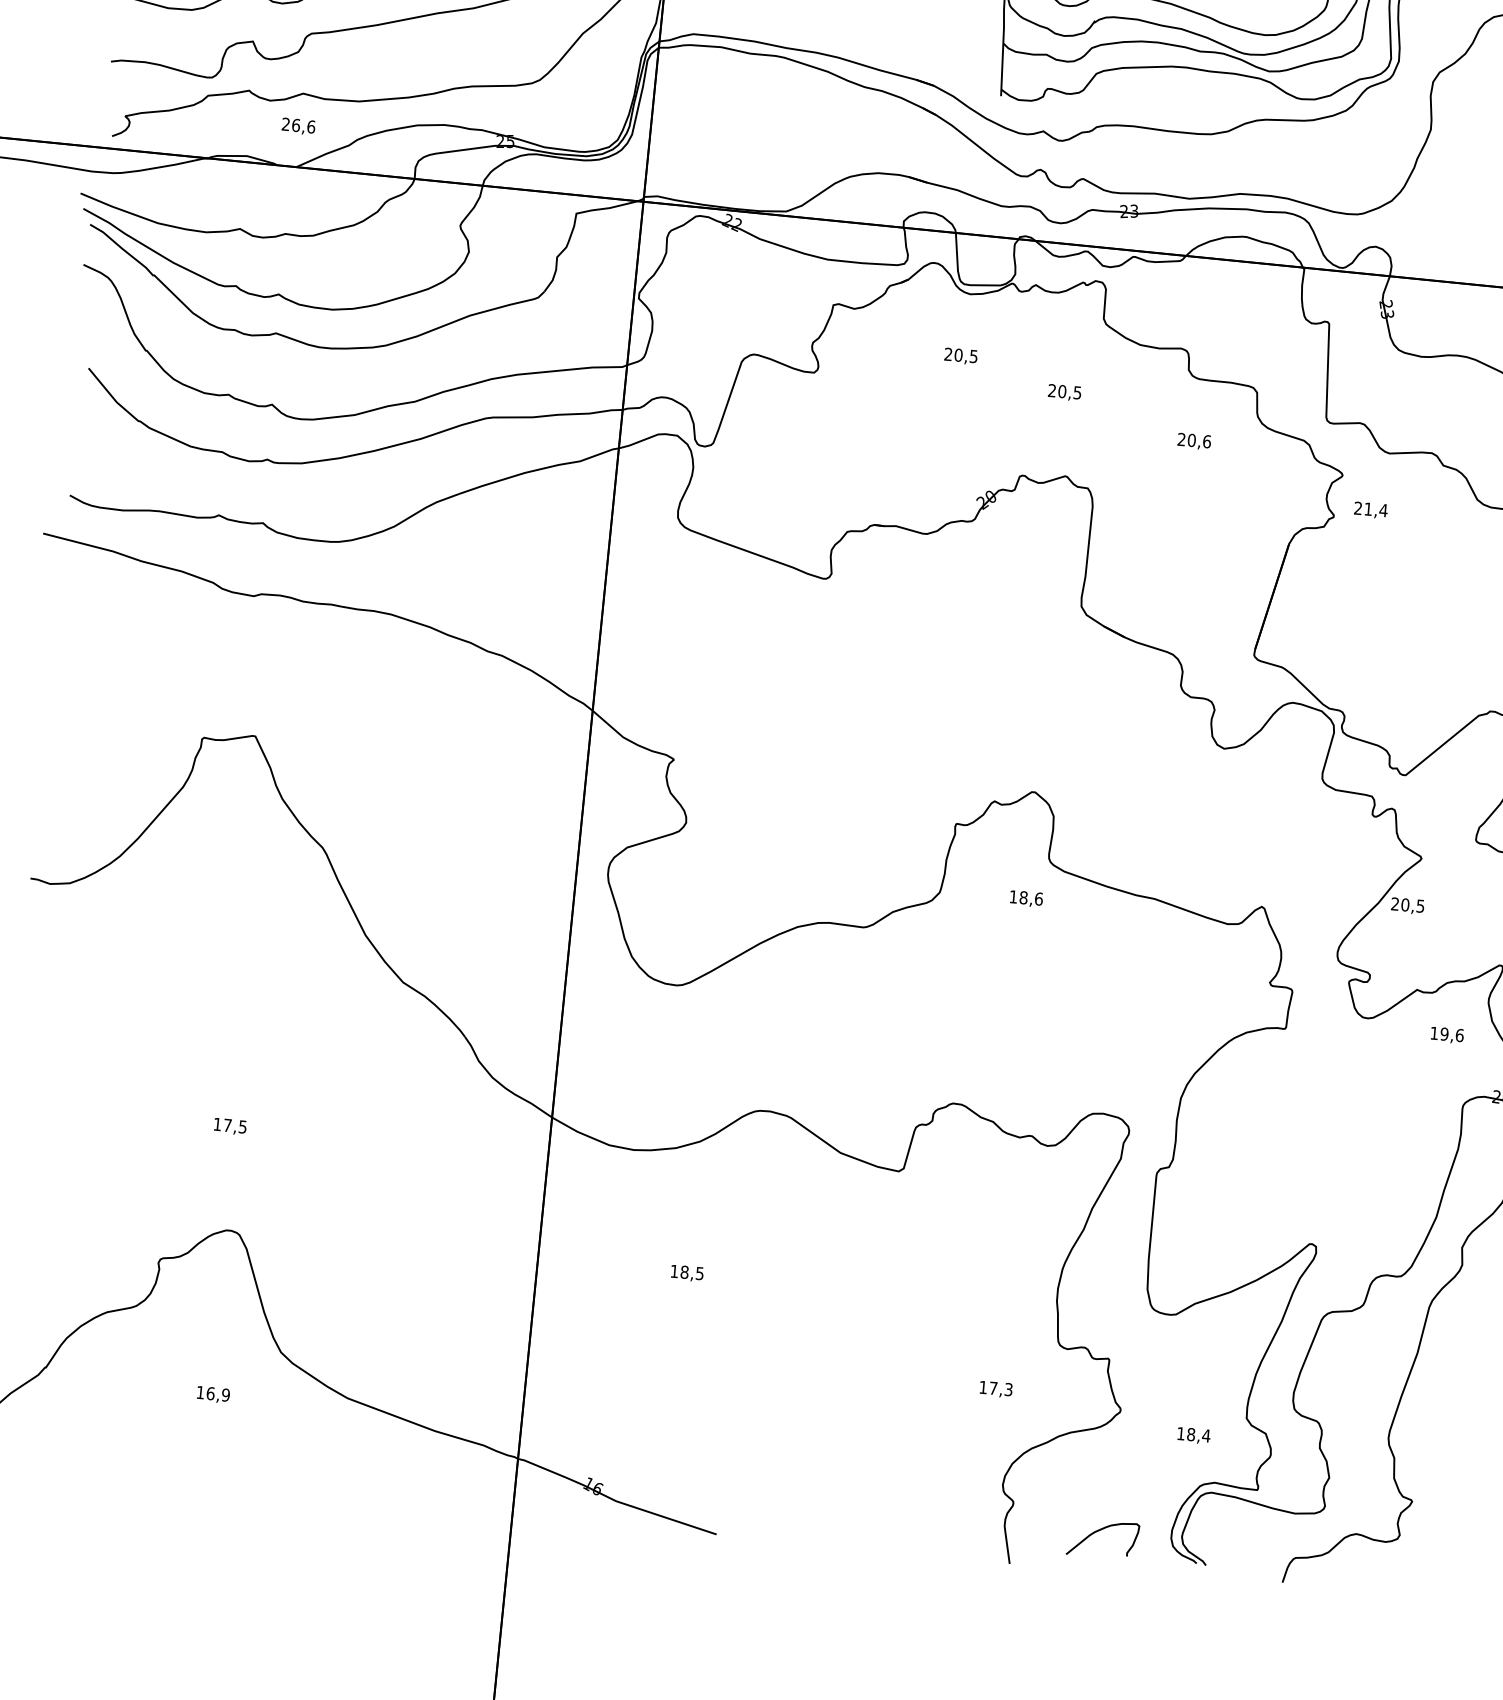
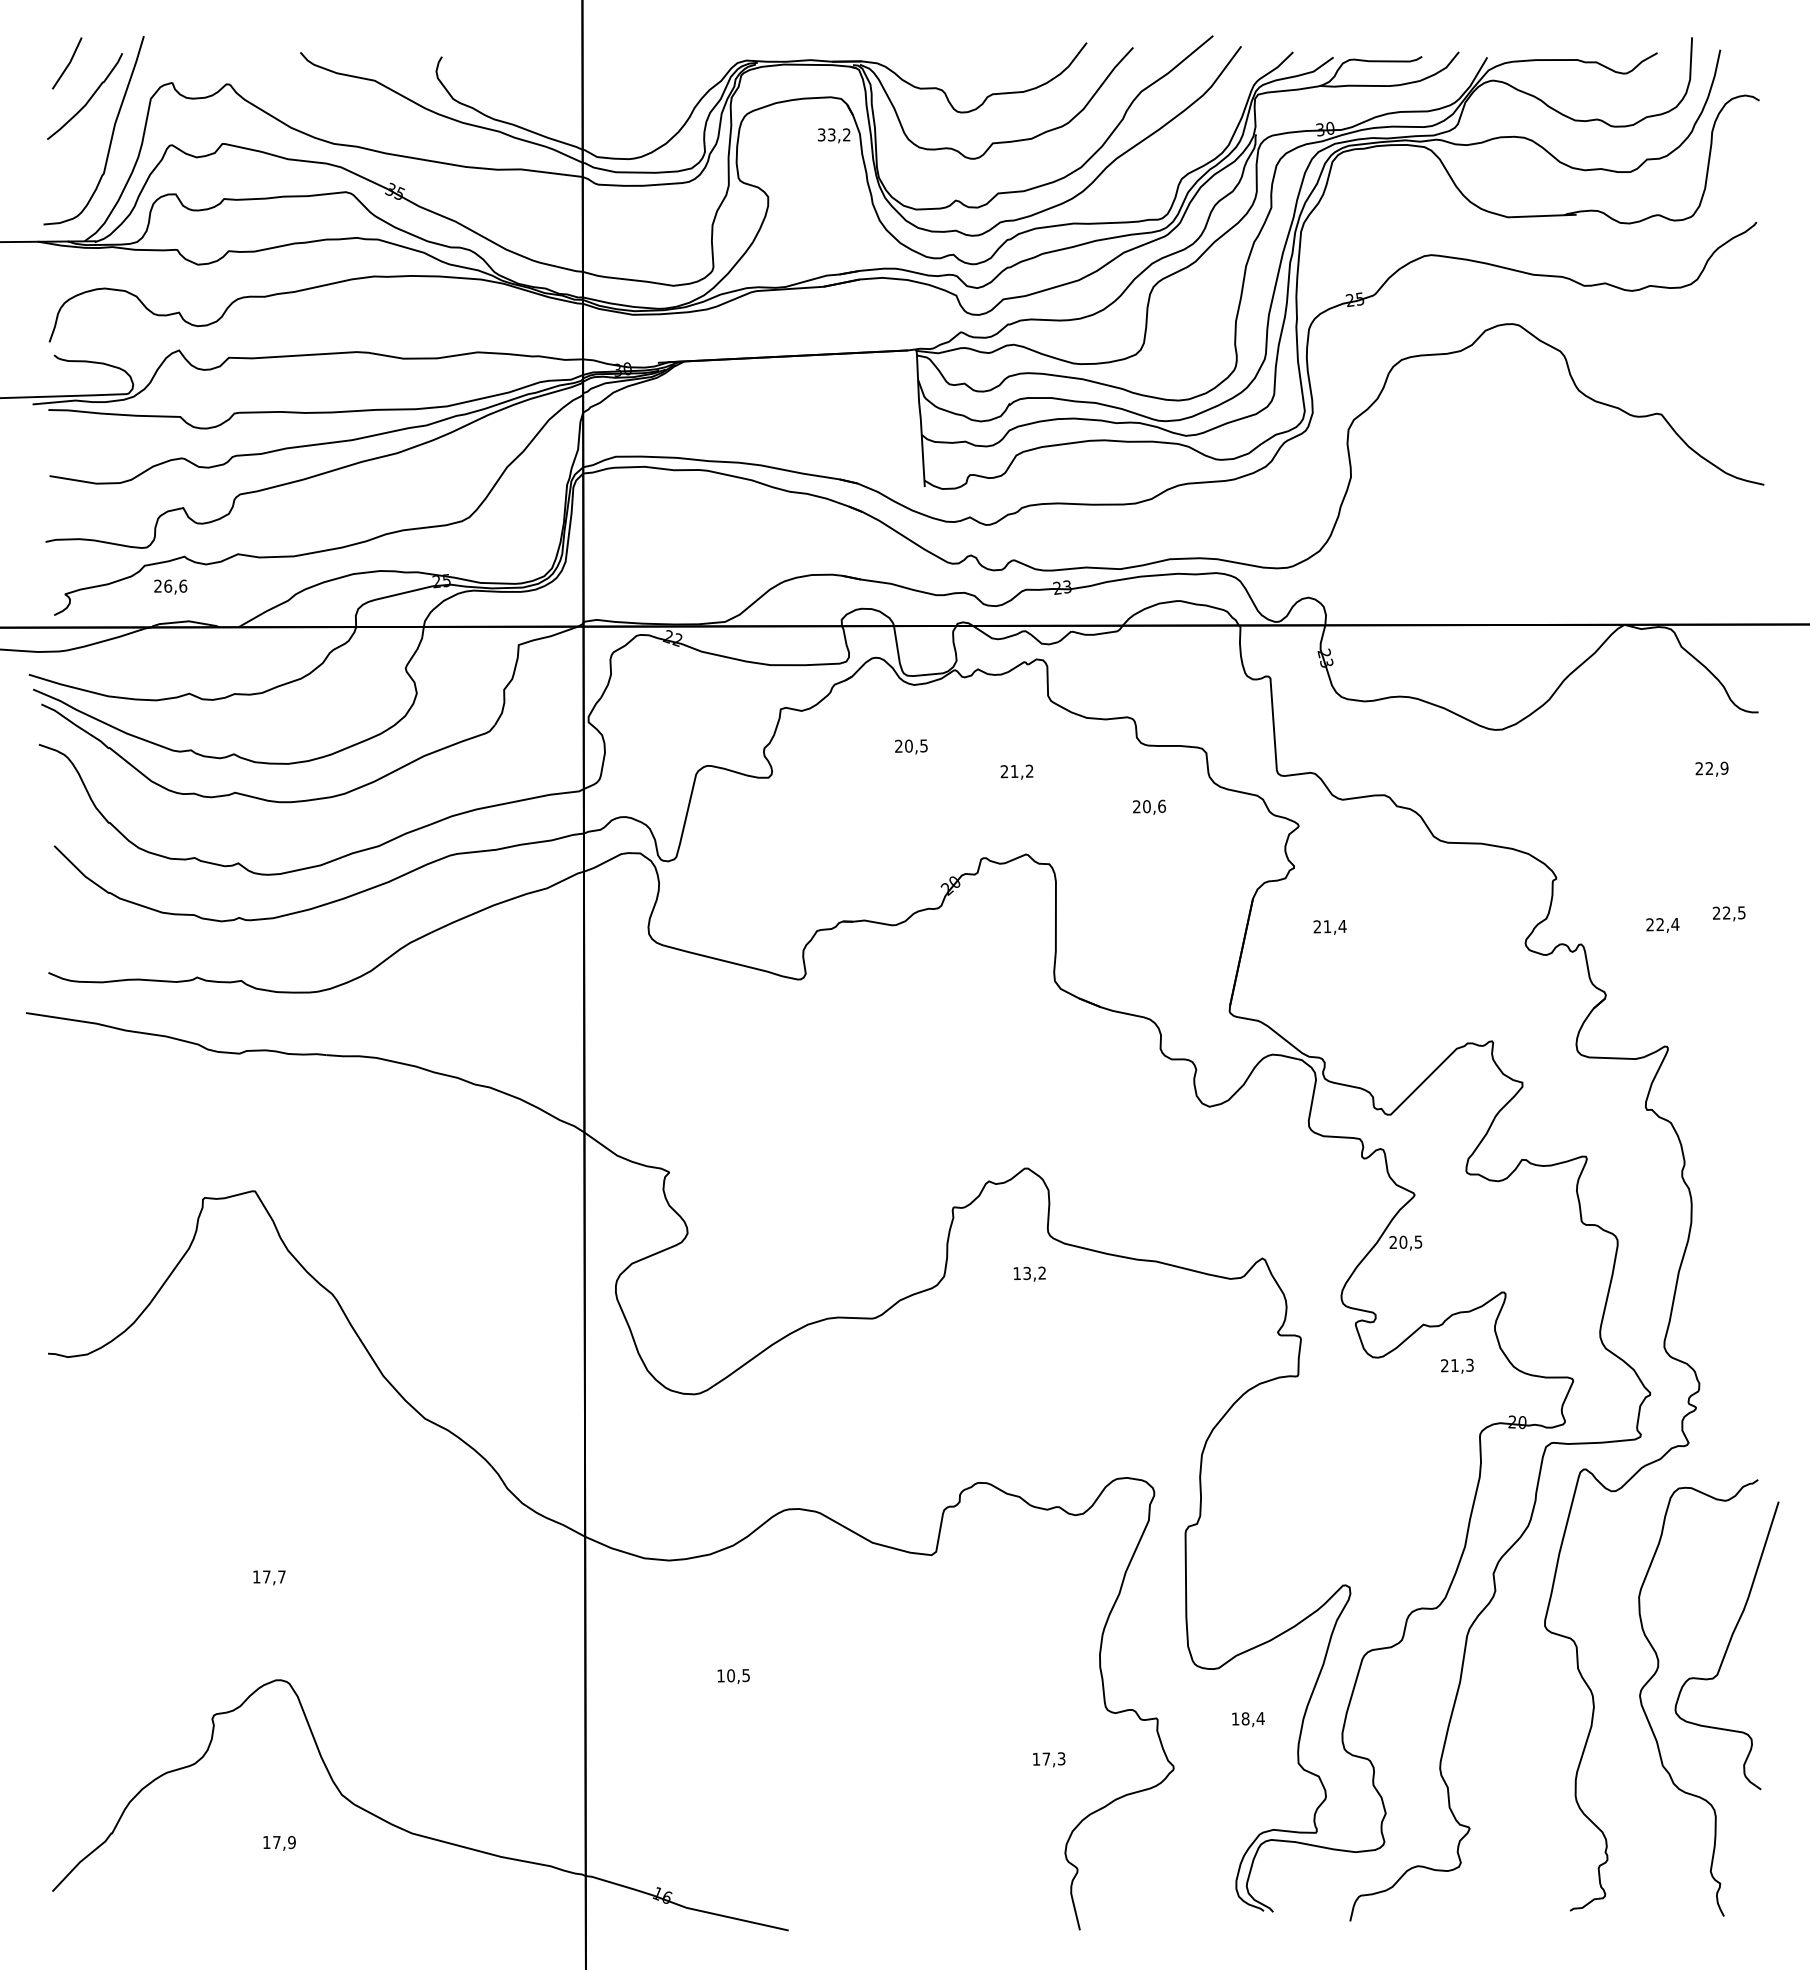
text: (298, 125) -> (170, 586), moved
text: (1069, 392) -> (1021, 771), 20,5 -> 21,2
text: (1370, 510) -> (1329, 927), moved
text: (1031, 897) -> (1034, 1272), 18,6 -> 13,2
text: (1447, 1034) -> (1457, 1365), 19,6 -> 21,3
text: (242, 1126) -> (281, 1576), 17,5 -> 17,7
text: (684, 1271) -> (730, 1675), 18,5 -> 10,5
text: (210, 1393) -> (276, 1842), 16,9 -> 17,9
text: (1194, 1435) -> (1248, 1719), moved
curve: (1101, 1530) -> (1166, 1888), removed

